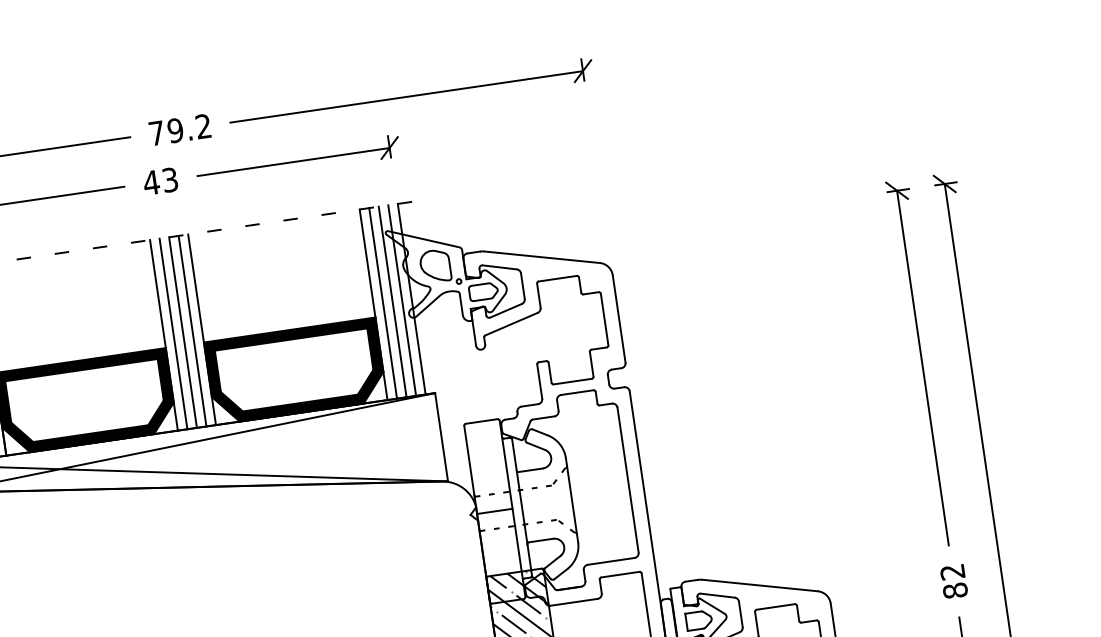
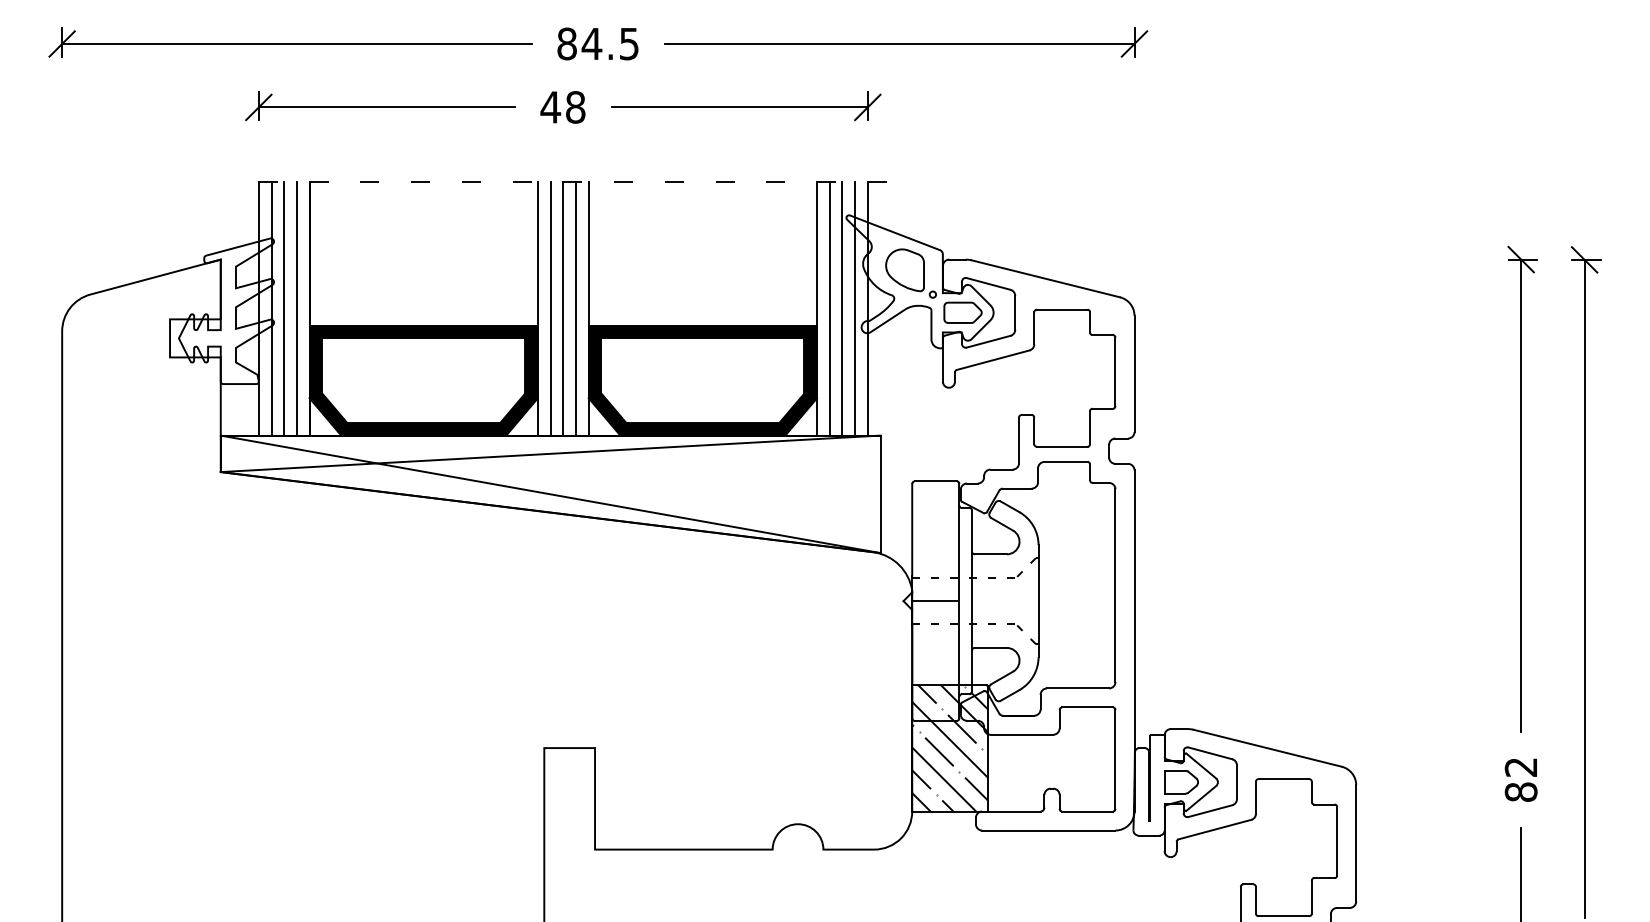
text: (179, 129) -> (597, 43), 79.2 -> 84.5
text: (170, 180) -> (575, 107), 43 -> 48

